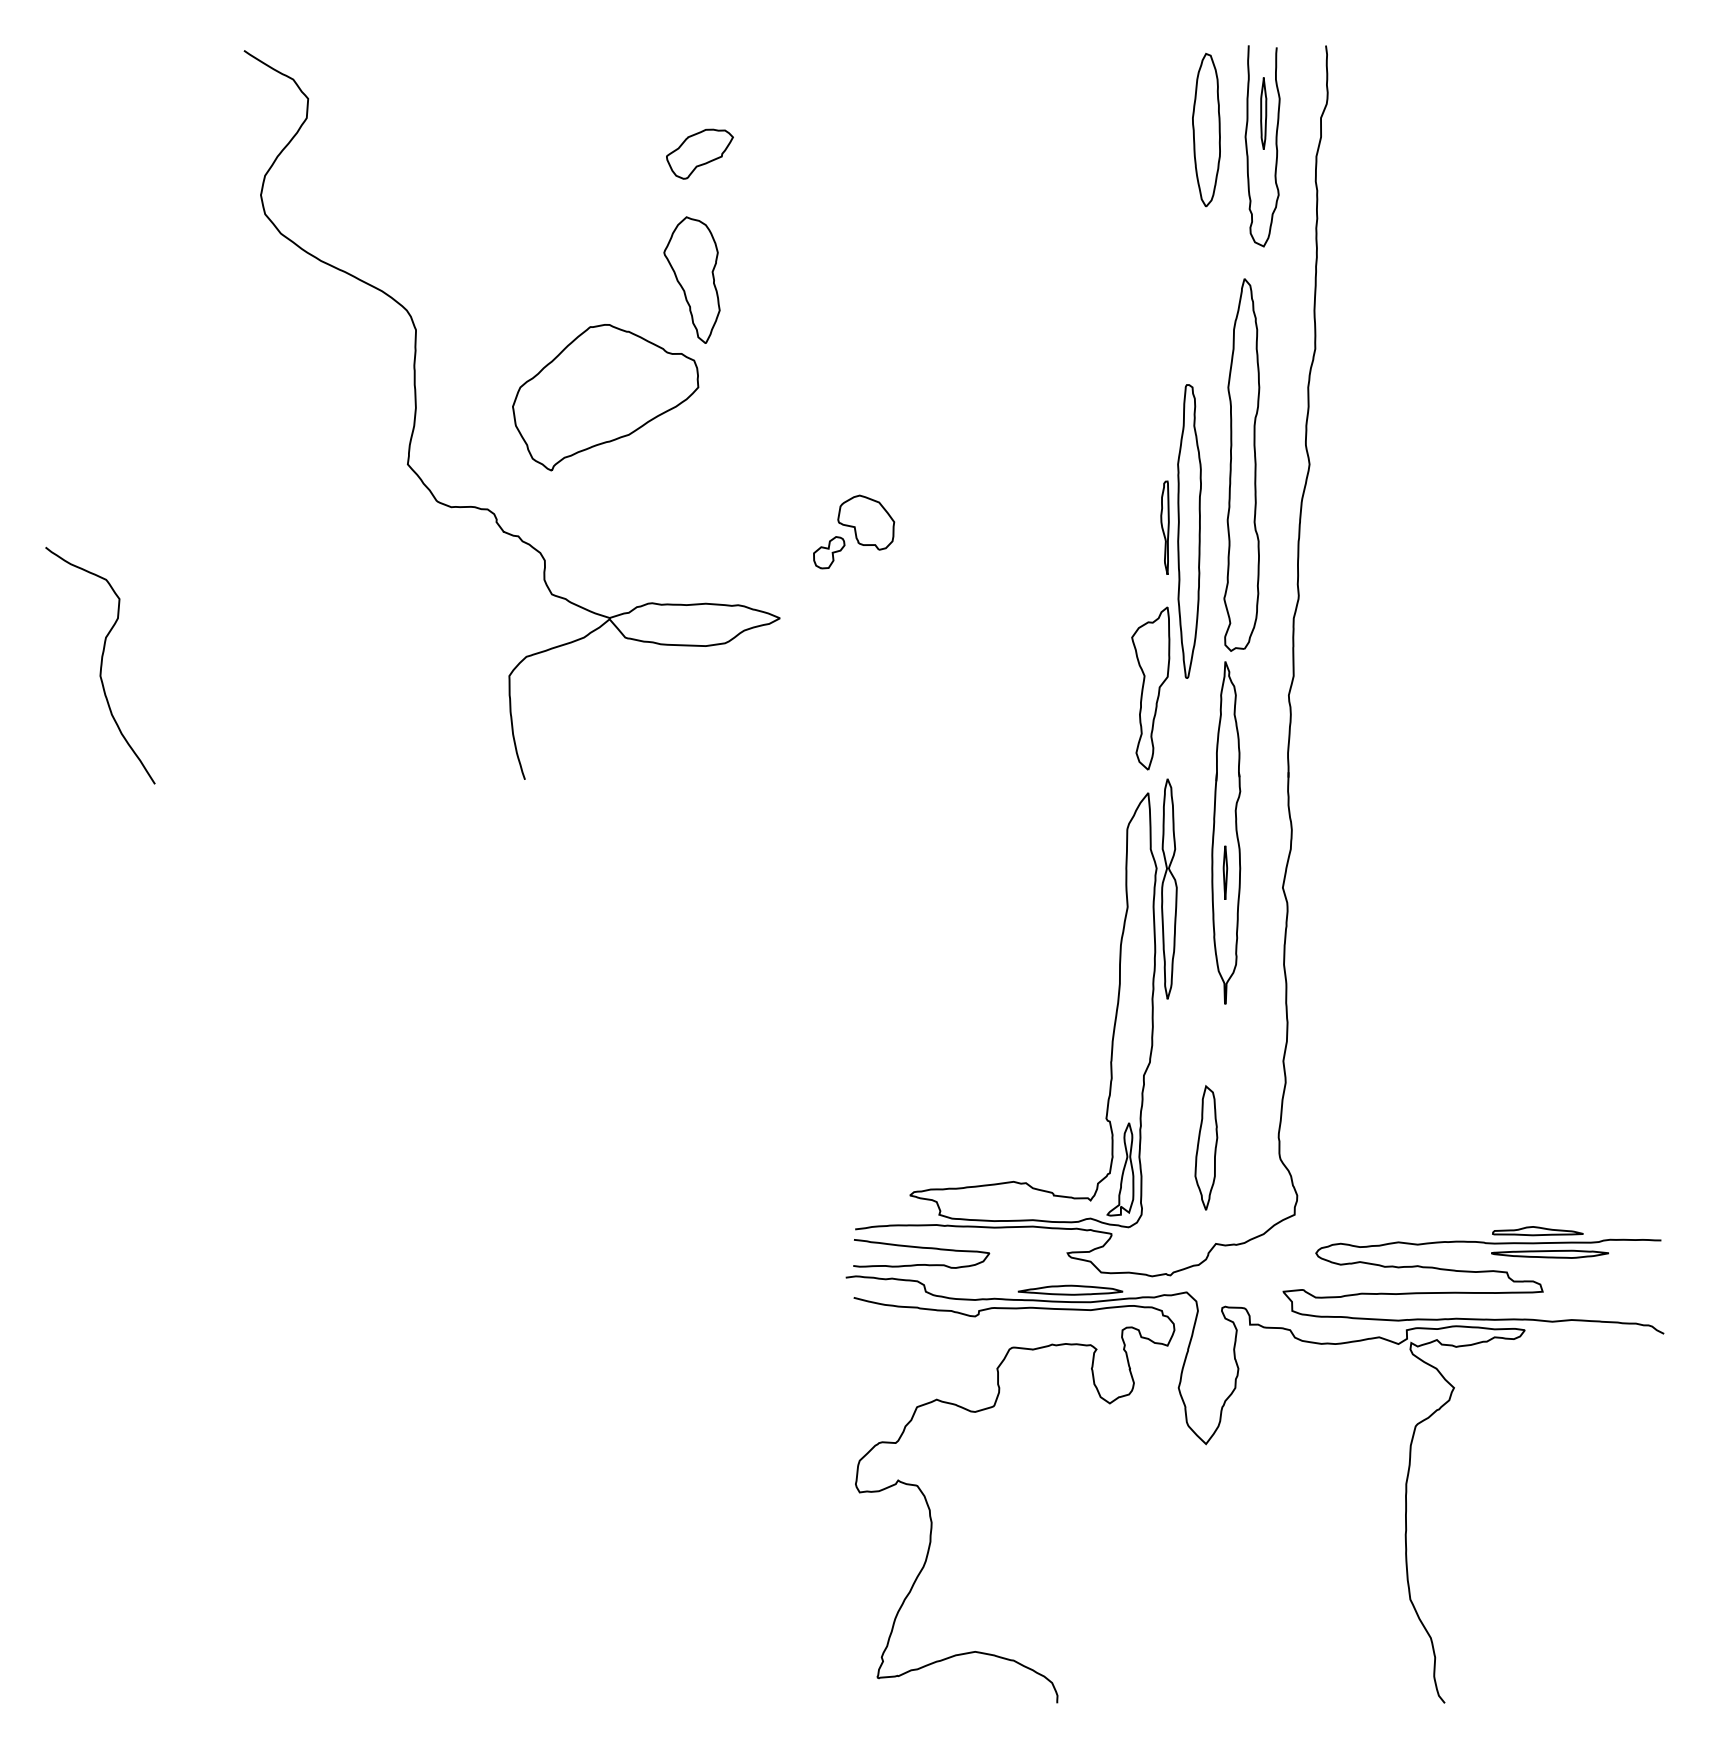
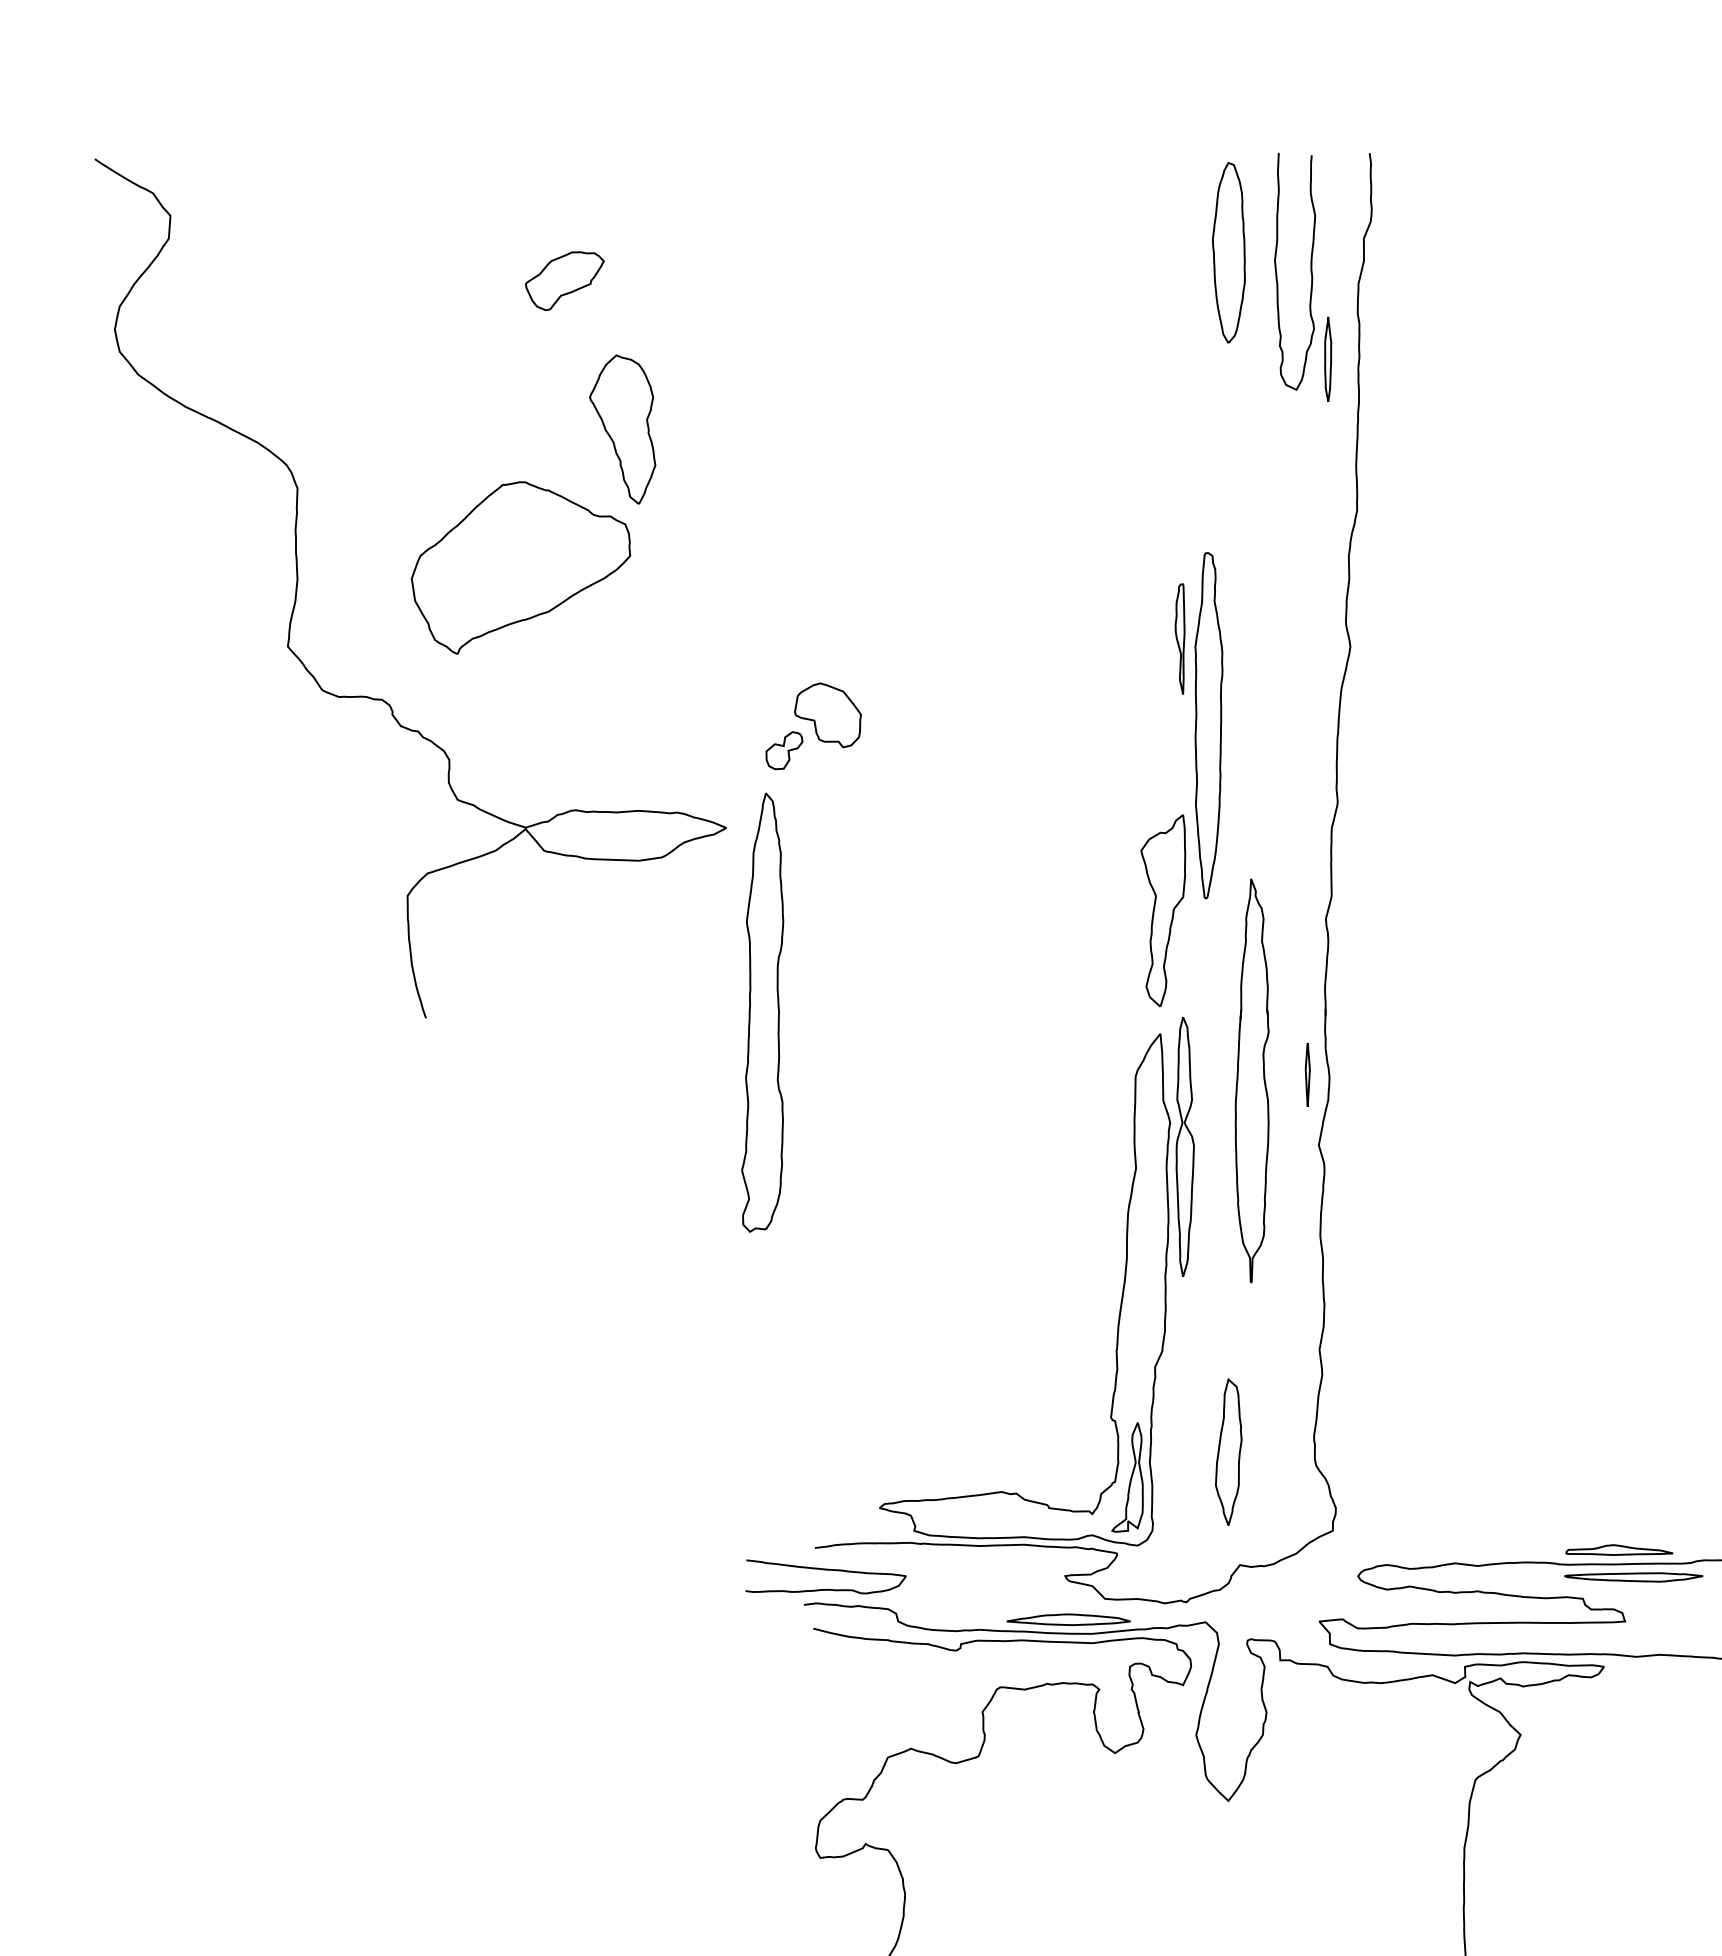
part: (1263, 113) -> (1327, 359), moved
part: (699, 153) -> (564, 280), moved
part: (1241, 464) -> (762, 1012), moved
part: (1164, 527) -> (1179, 638), moved
part: (1225, 872) -> (1307, 1074), moved
curve: (921, 1248) -> (825, 1570), moved

